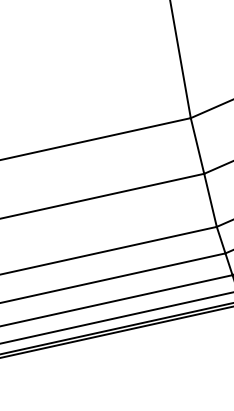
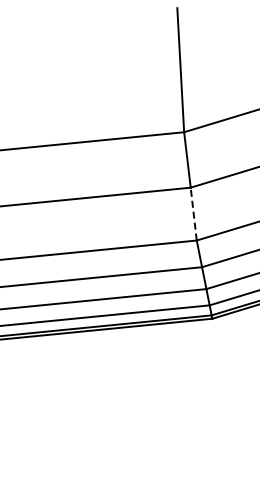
line: (210, 200) -> (193, 214), solid -> dashed

